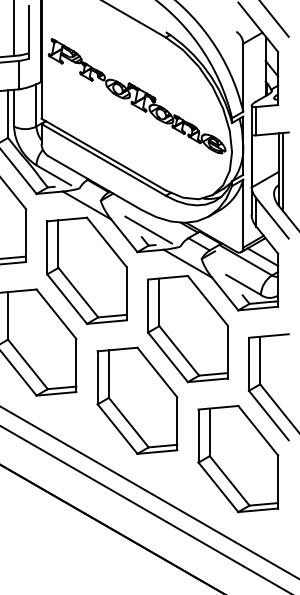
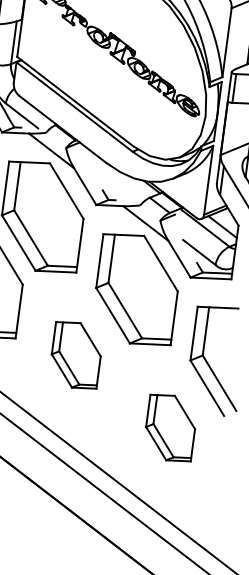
line: (148, 229) -> (110, 183), removed
part: (137, 400) -> (76, 355), size x0.6
part: (238, 458) -> (170, 427), size x0.6

